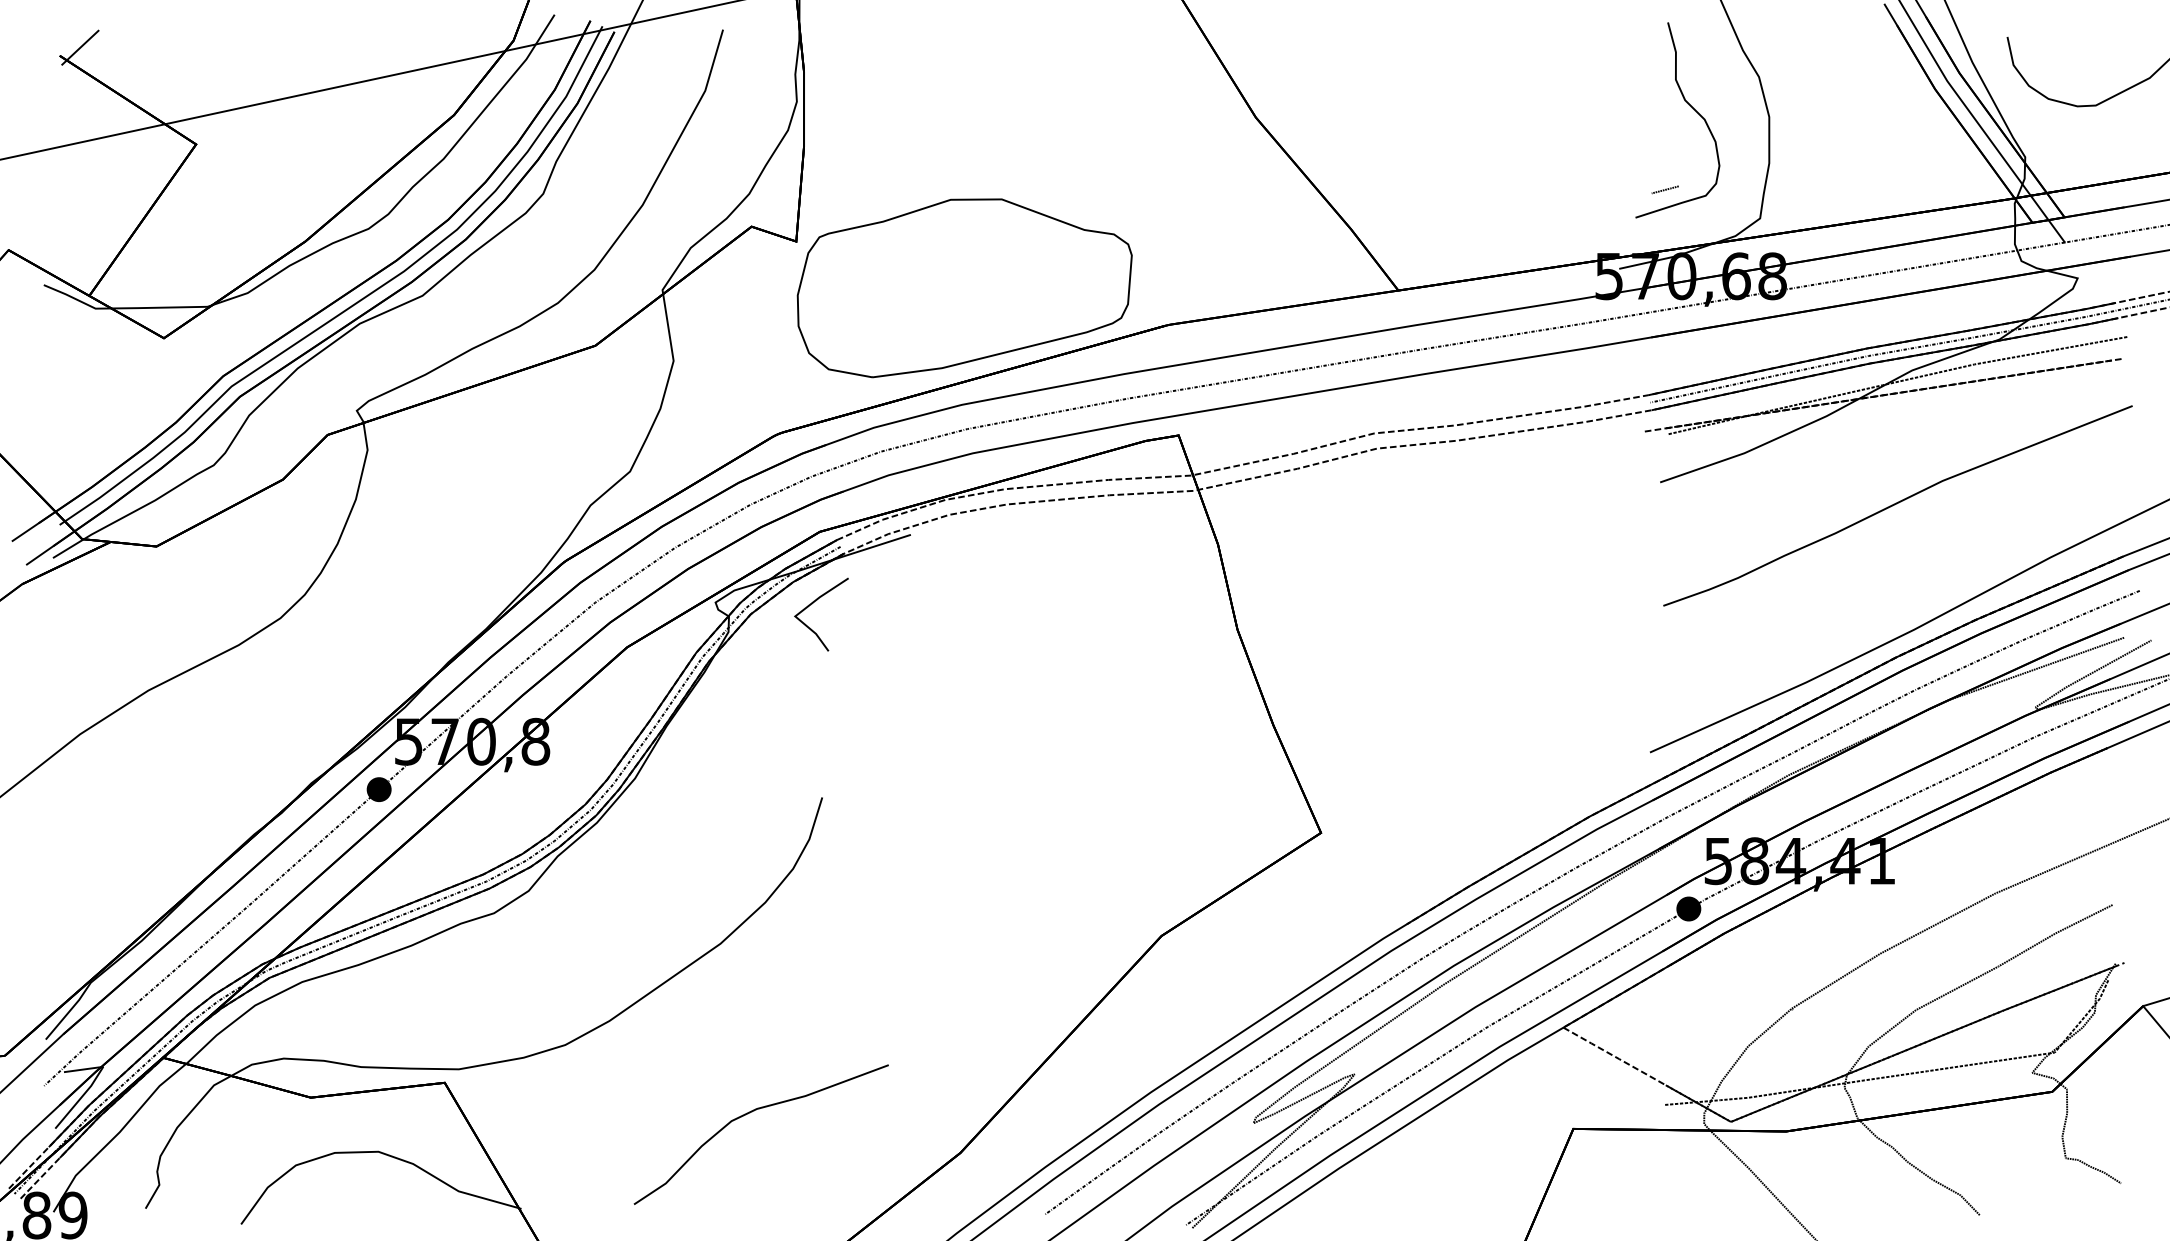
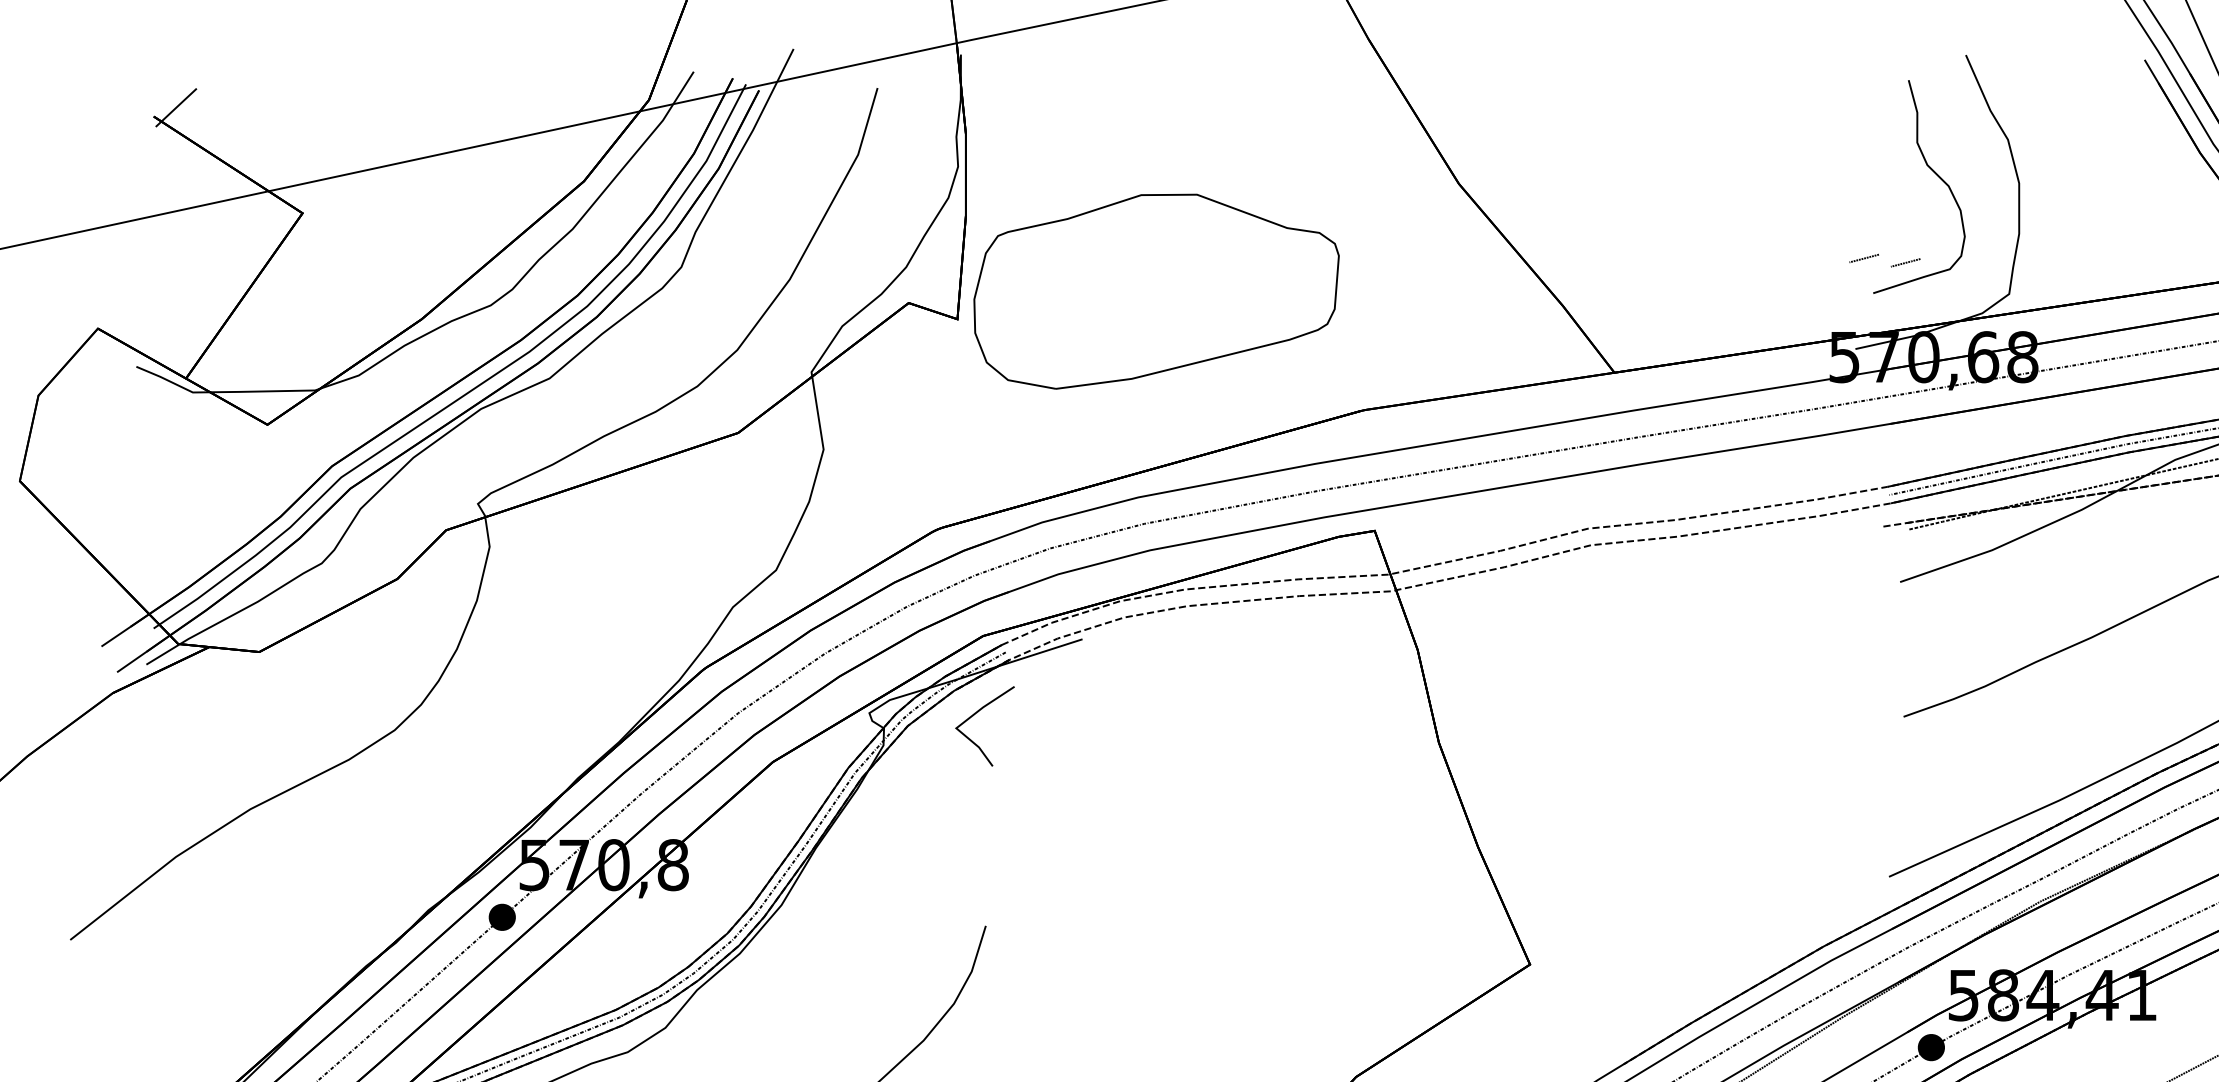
line: (1626, 185) -> (1863, 258), added
part: (964, 288) -> (1156, 291), moved

